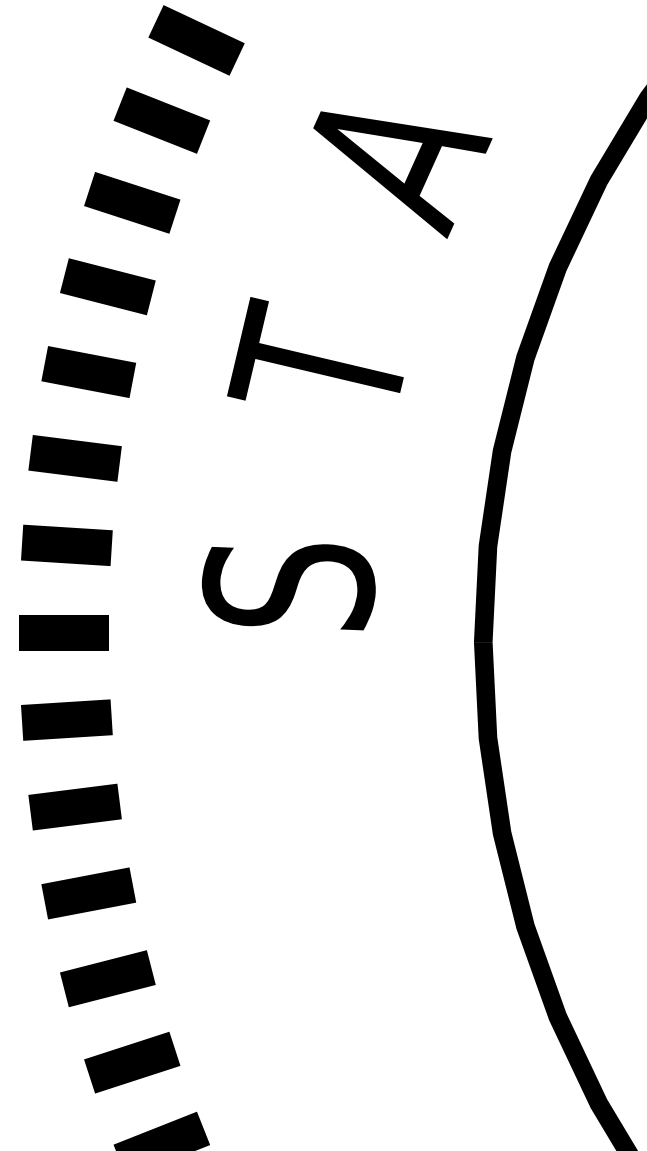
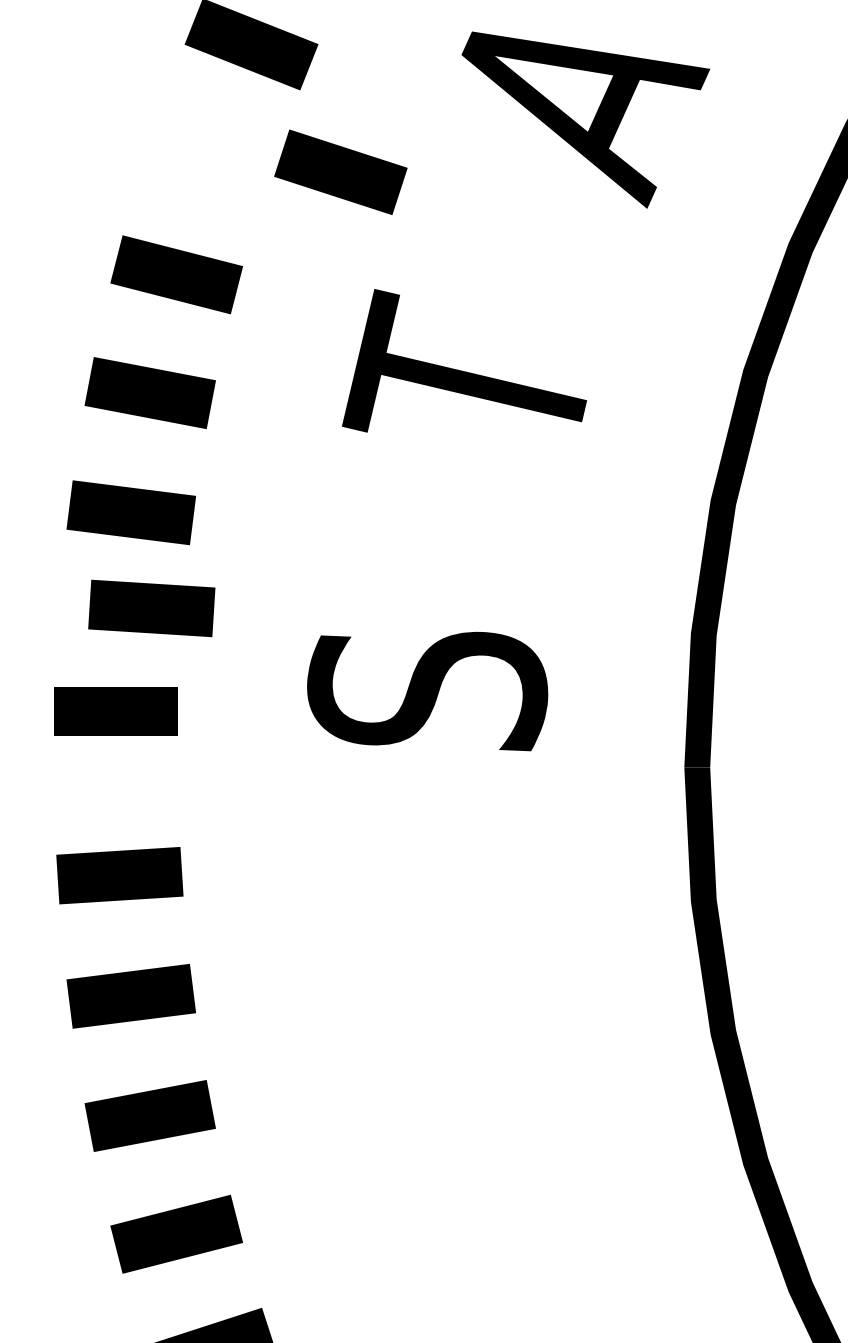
line: (132, 202) -> (341, 171), moved
line: (66, 544) -> (151, 607), moved
line: (63, 632) -> (115, 711), moved

